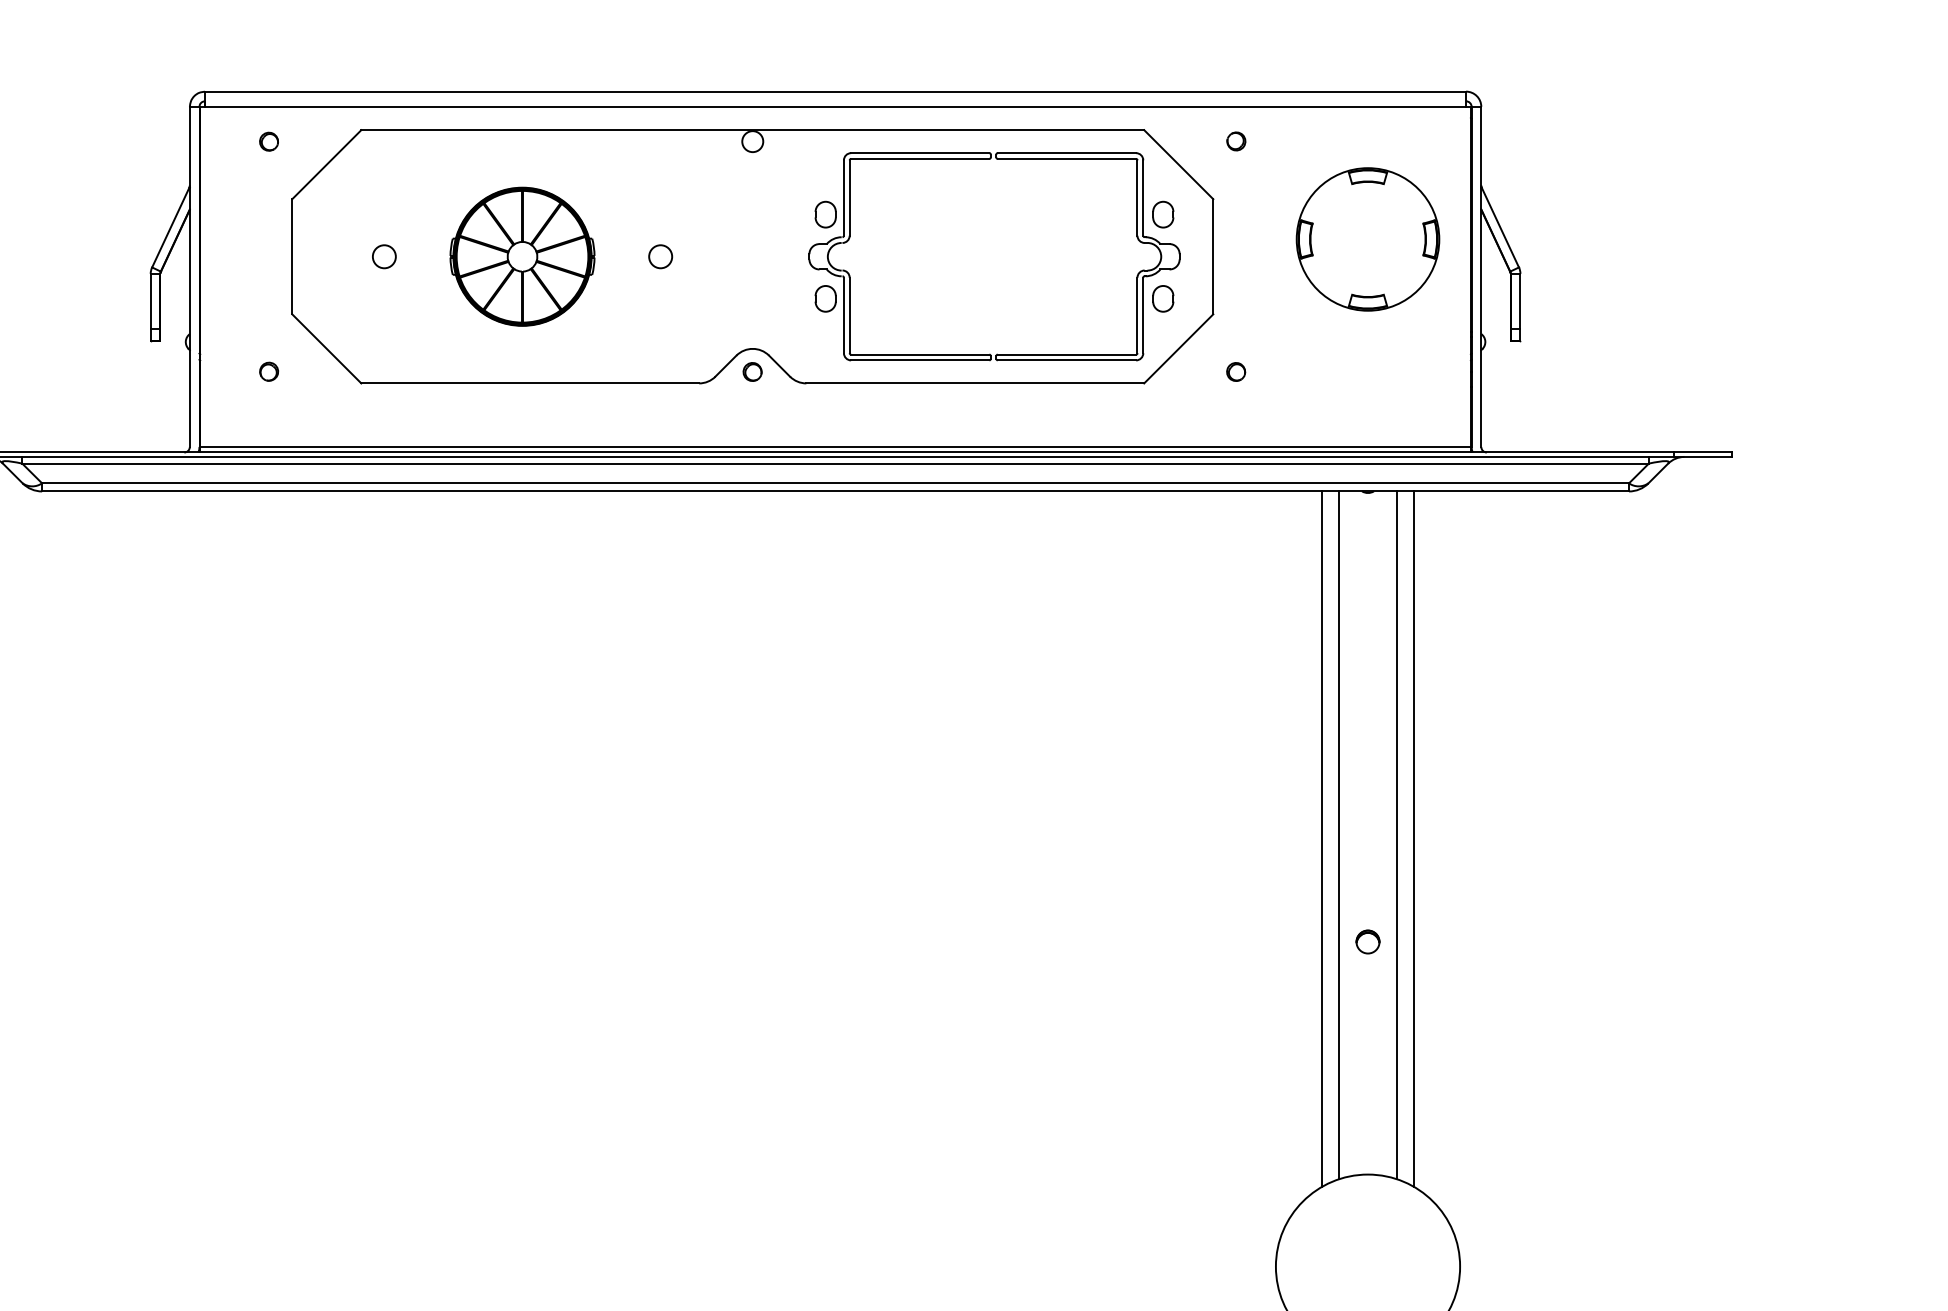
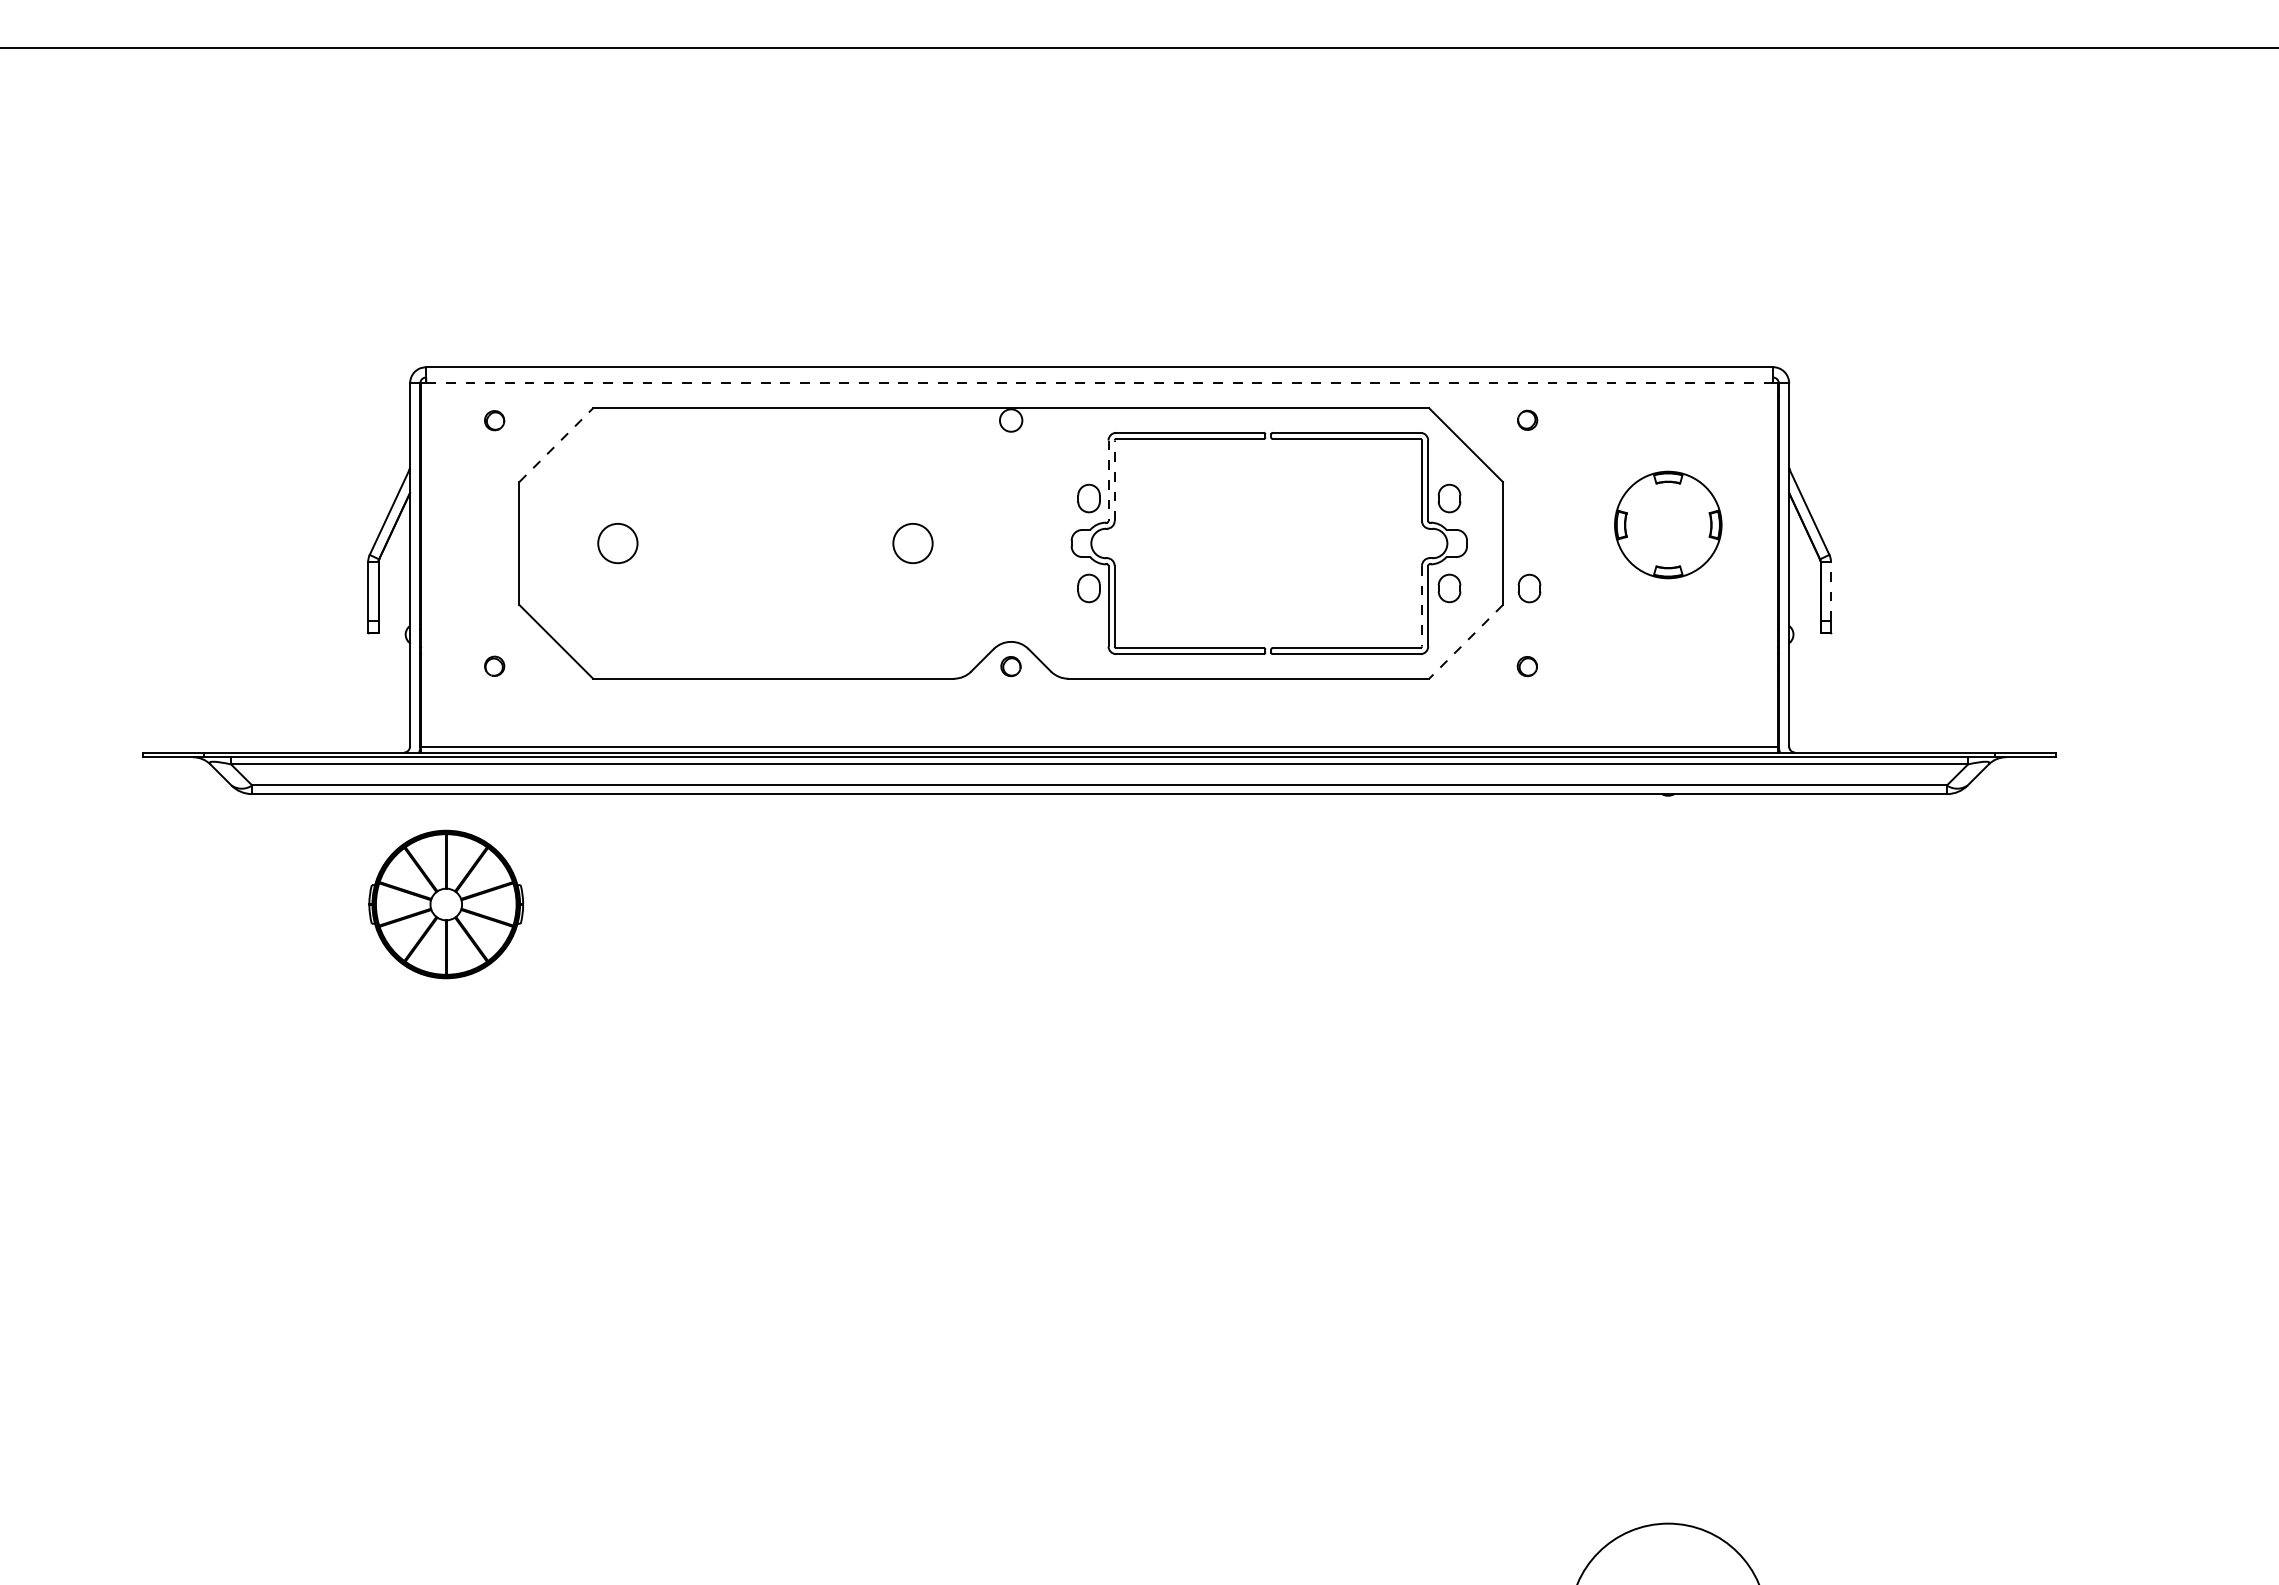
line: (836, 106) -> (1100, 383), solid -> dashed
line: (327, 164) -> (556, 444), solid -> dashed
line: (849, 197) -> (1114, 480), solid -> dashed
line: (843, 198) -> (1108, 481), solid -> dashed
part: (1368, 238) -> (1668, 524), size x0.7
circle: (384, 256) -> (617, 543), size x1.6
part: (522, 256) -> (446, 904), moved
circle: (660, 256) -> (912, 543), size x1.6
part: (1238, 298) -> (1529, 588), added
line: (1519, 301) -> (1830, 591), solid -> dashed
line: (1137, 315) -> (1422, 606), solid -> dashed
line: (1178, 349) -> (1465, 642), solid -> dashed
line: (1339, 835) -> (1637, 1161), removed
line: (1396, 835) -> (1698, 1161), removed
line: (1322, 839) -> (1619, 1165), removed
line: (1414, 839) -> (1717, 1165), removed
part: (1368, 942) -> (1668, 1275), removed

